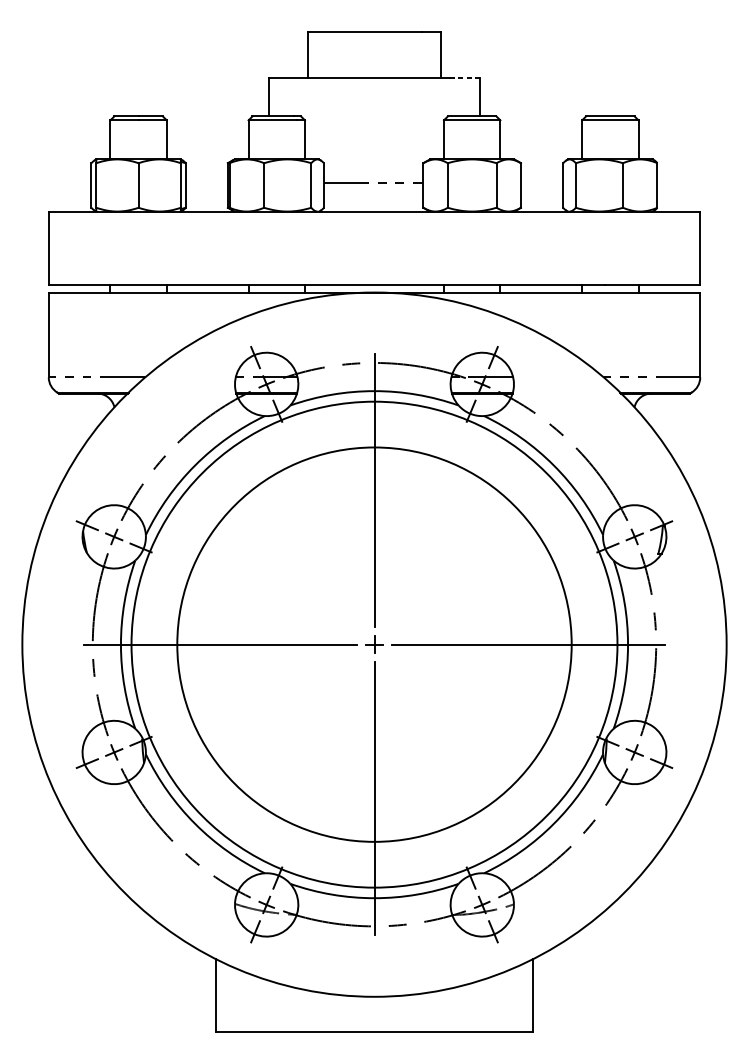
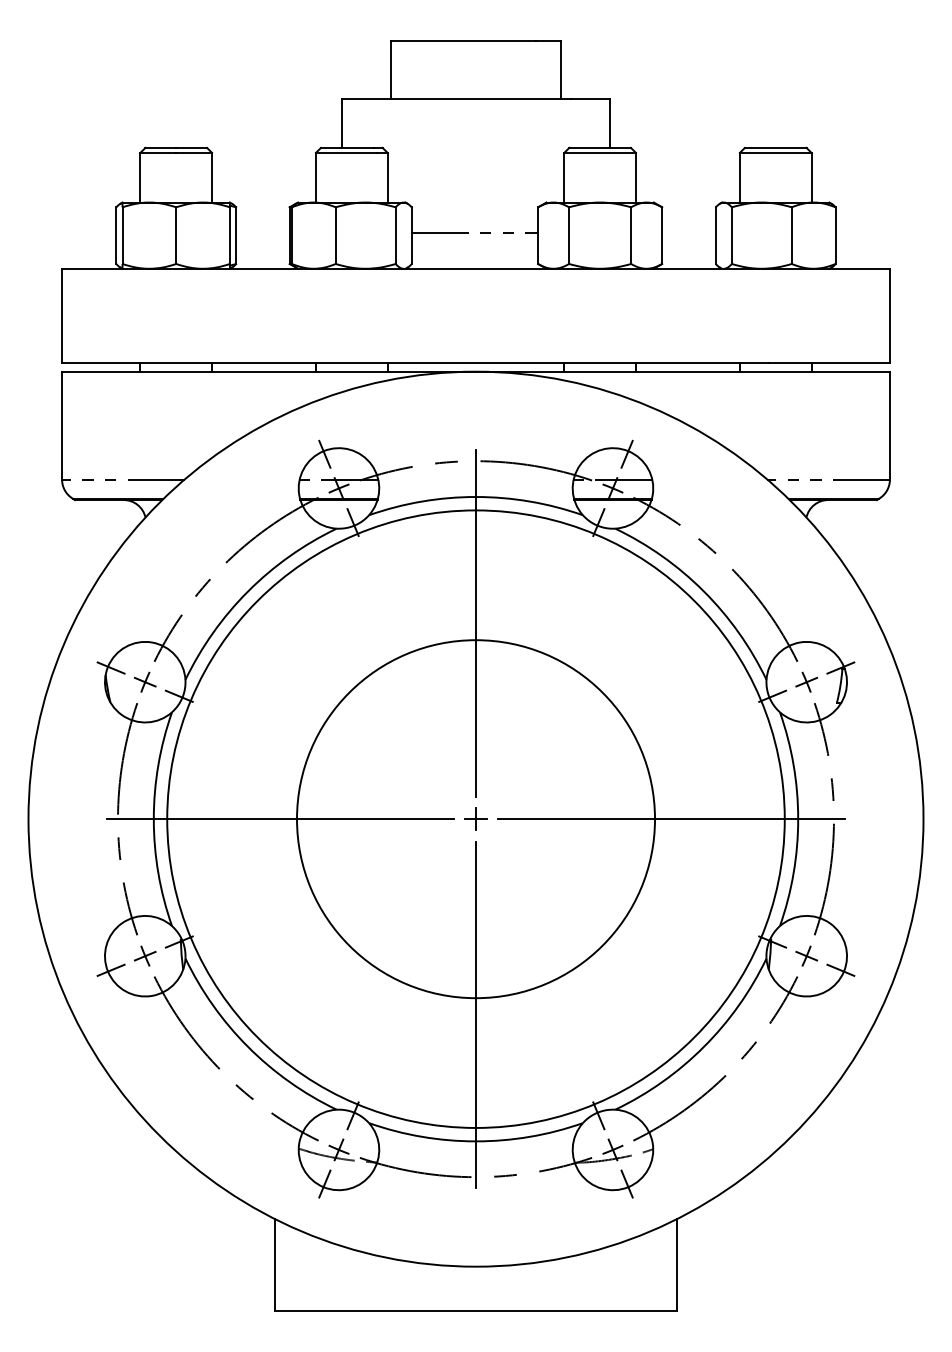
line: (464, 77) -> (590, 98), dashed -> solid
circle: (374, 644) -> (476, 819), size x0.71

